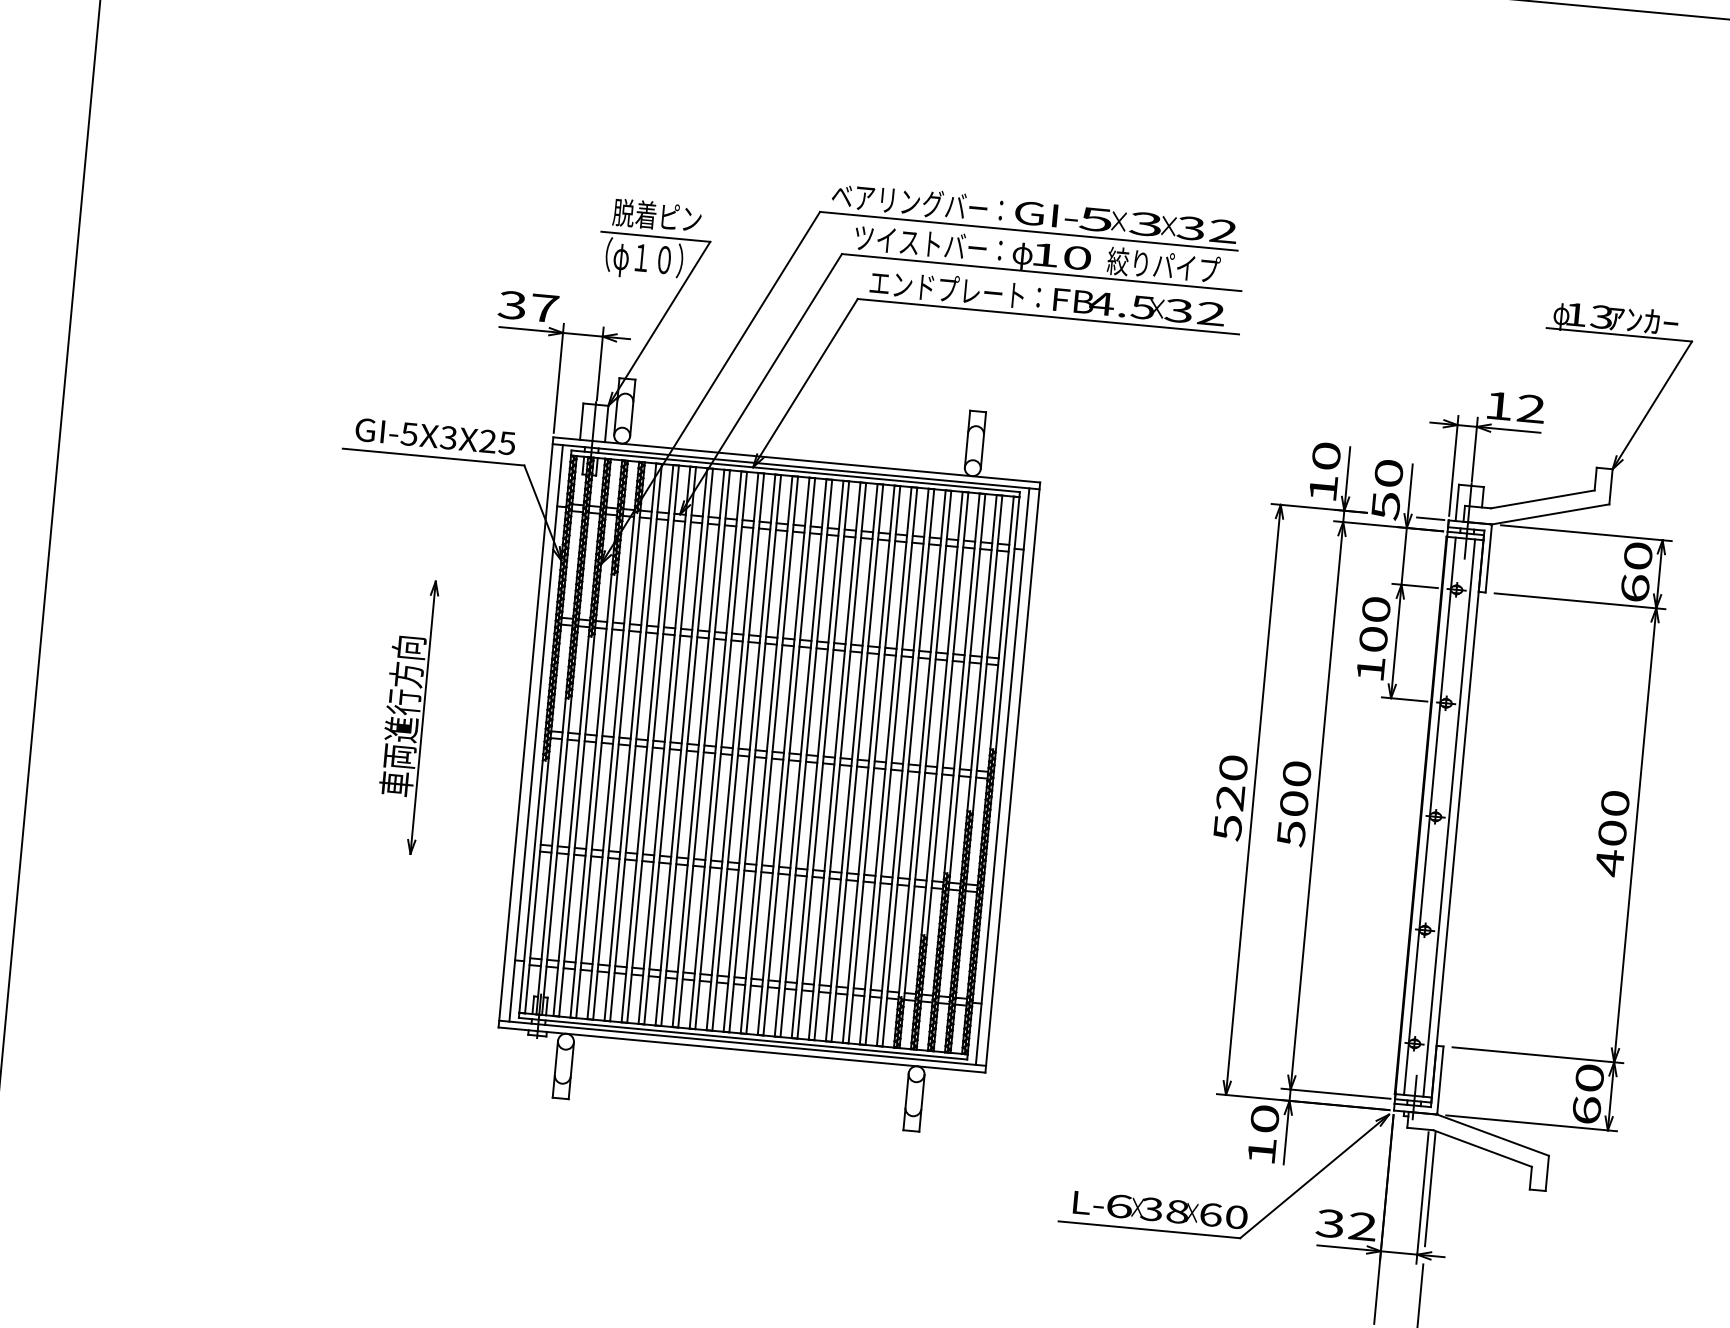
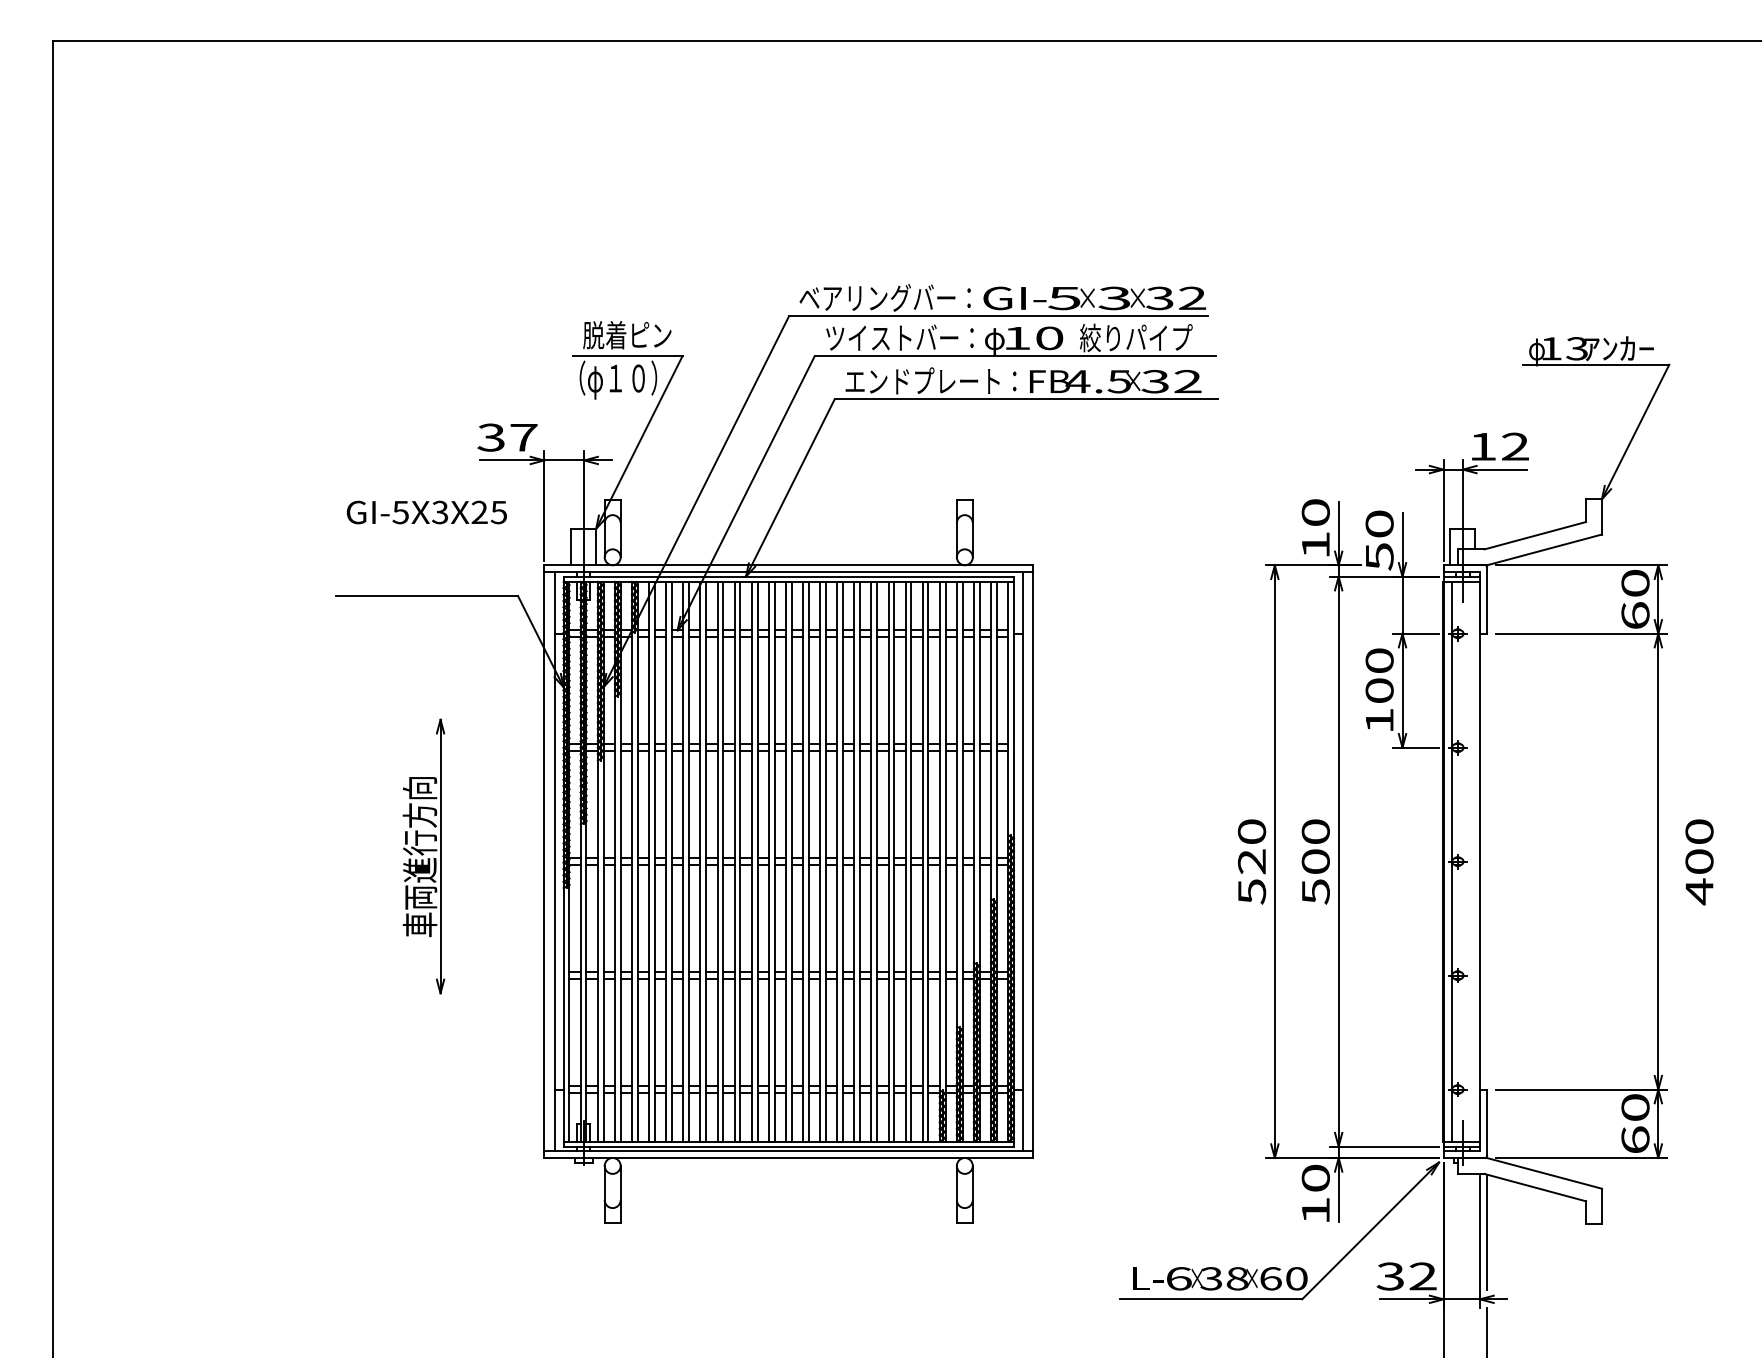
text: (435, 436) -> (426, 512), moved
line: (1429, 518) -> (1424, 565), removed
line: (1449, 817) -> (1471, 861), removed
text: (1612, 834) -> (1699, 862), moved

